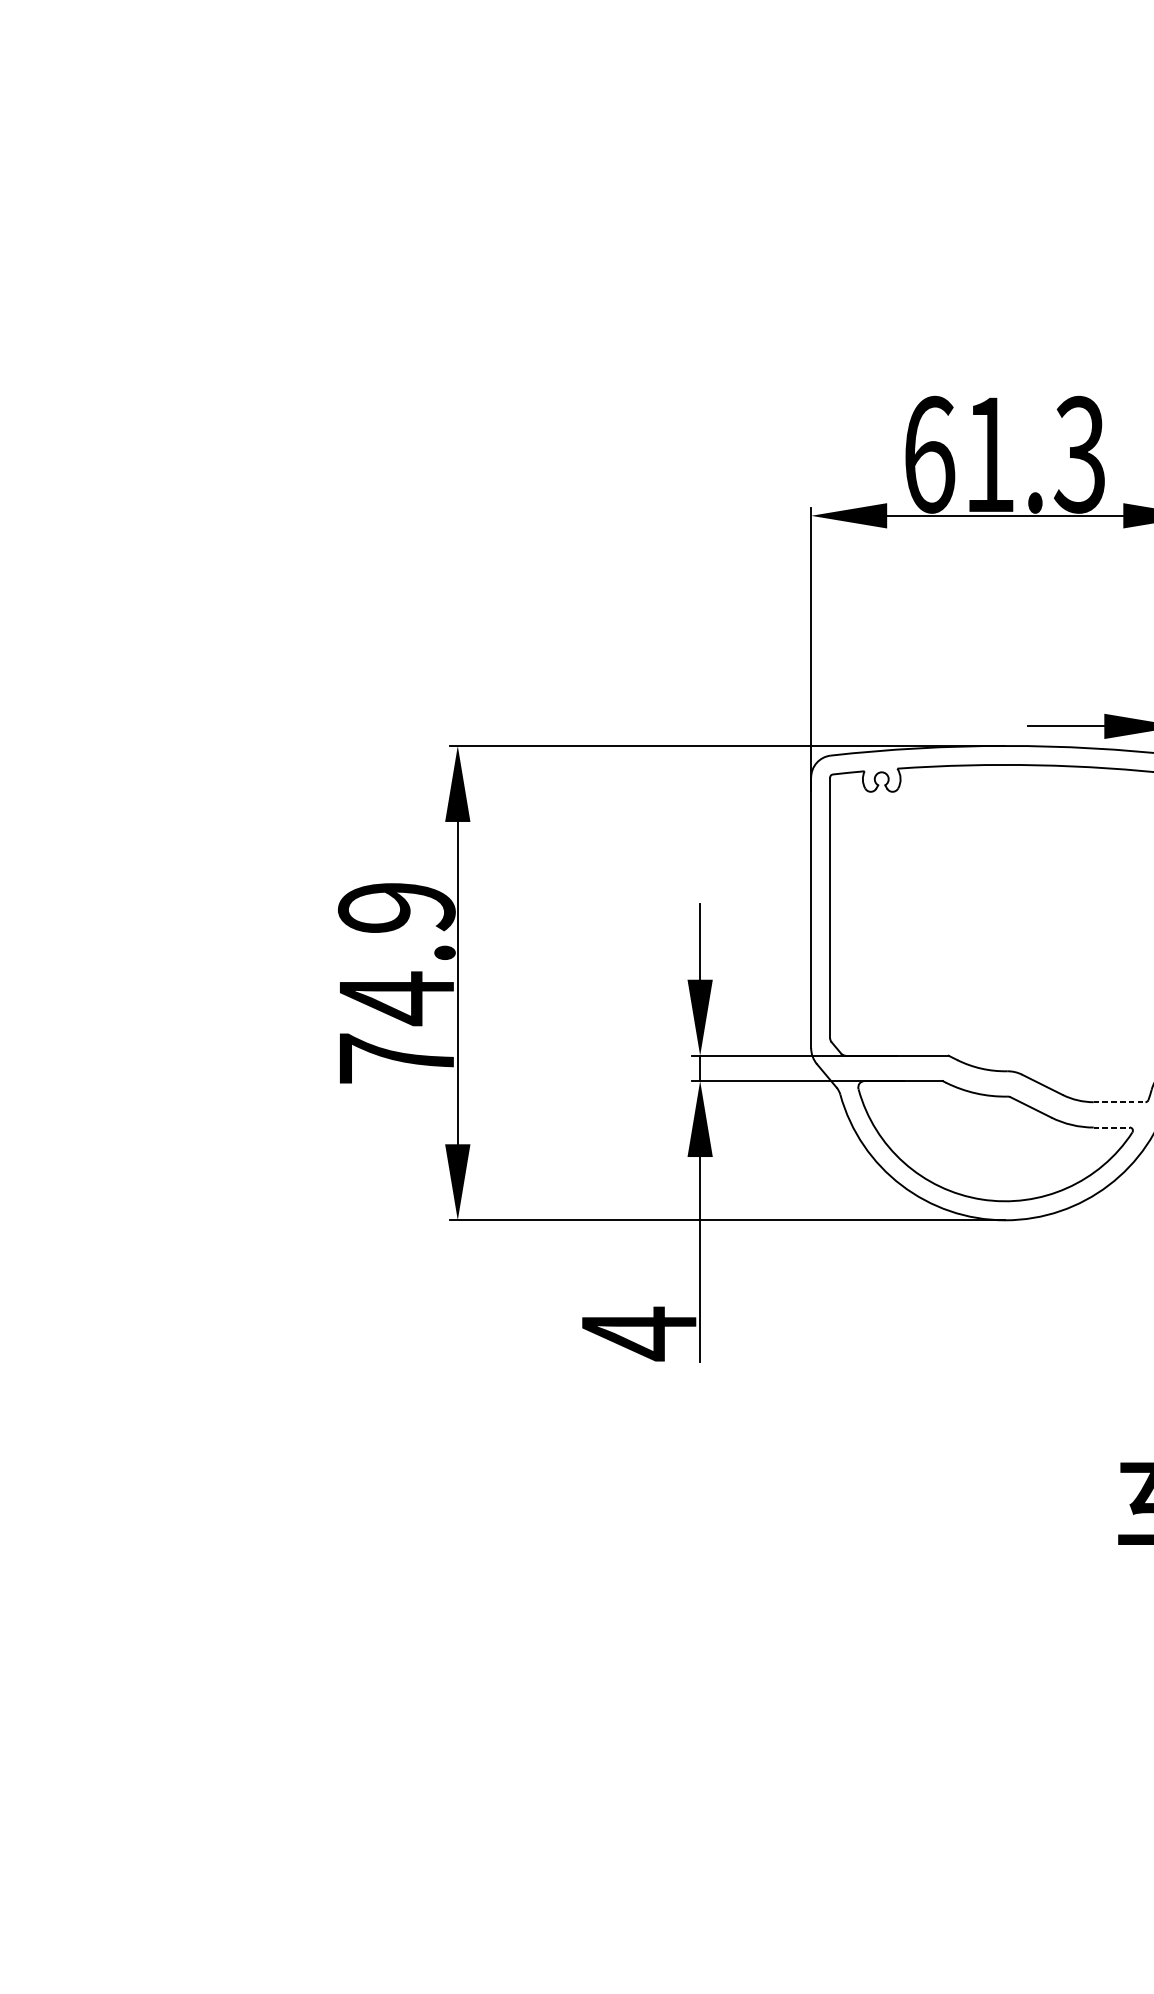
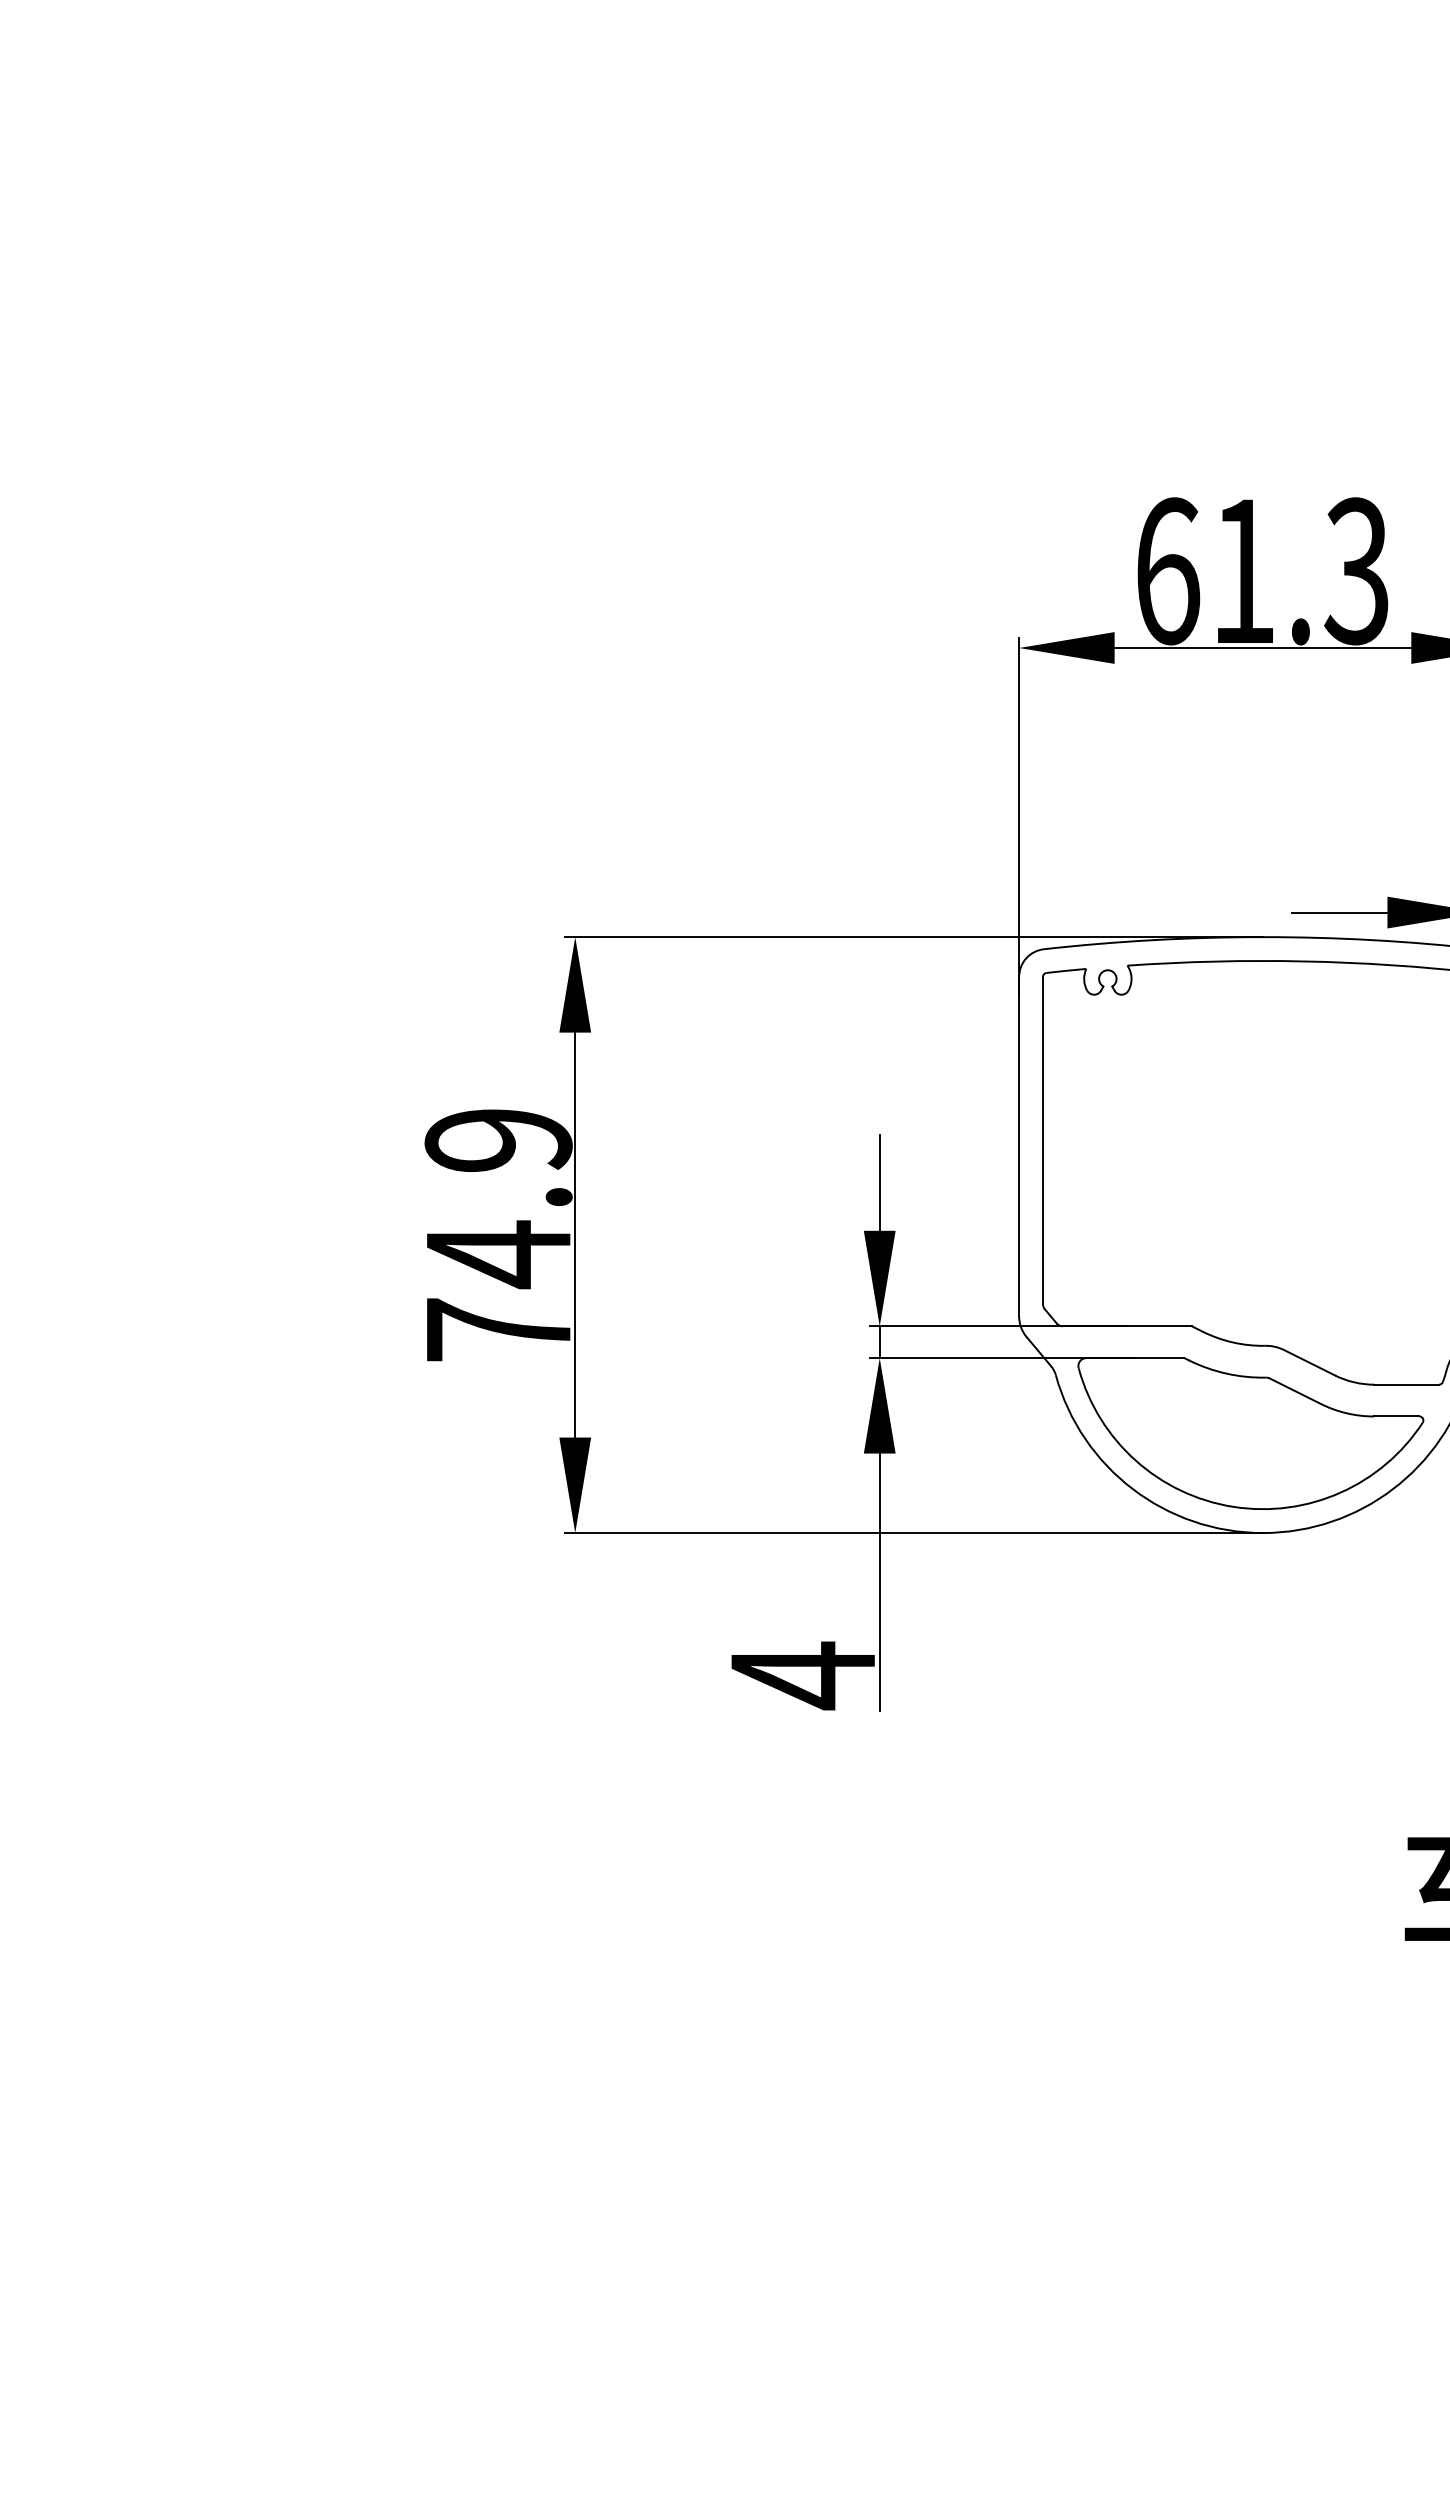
line: (1119, 1102) -> (1406, 1384), dashed -> solid
line: (1111, 1127) -> (1396, 1416), dashed -> solid

